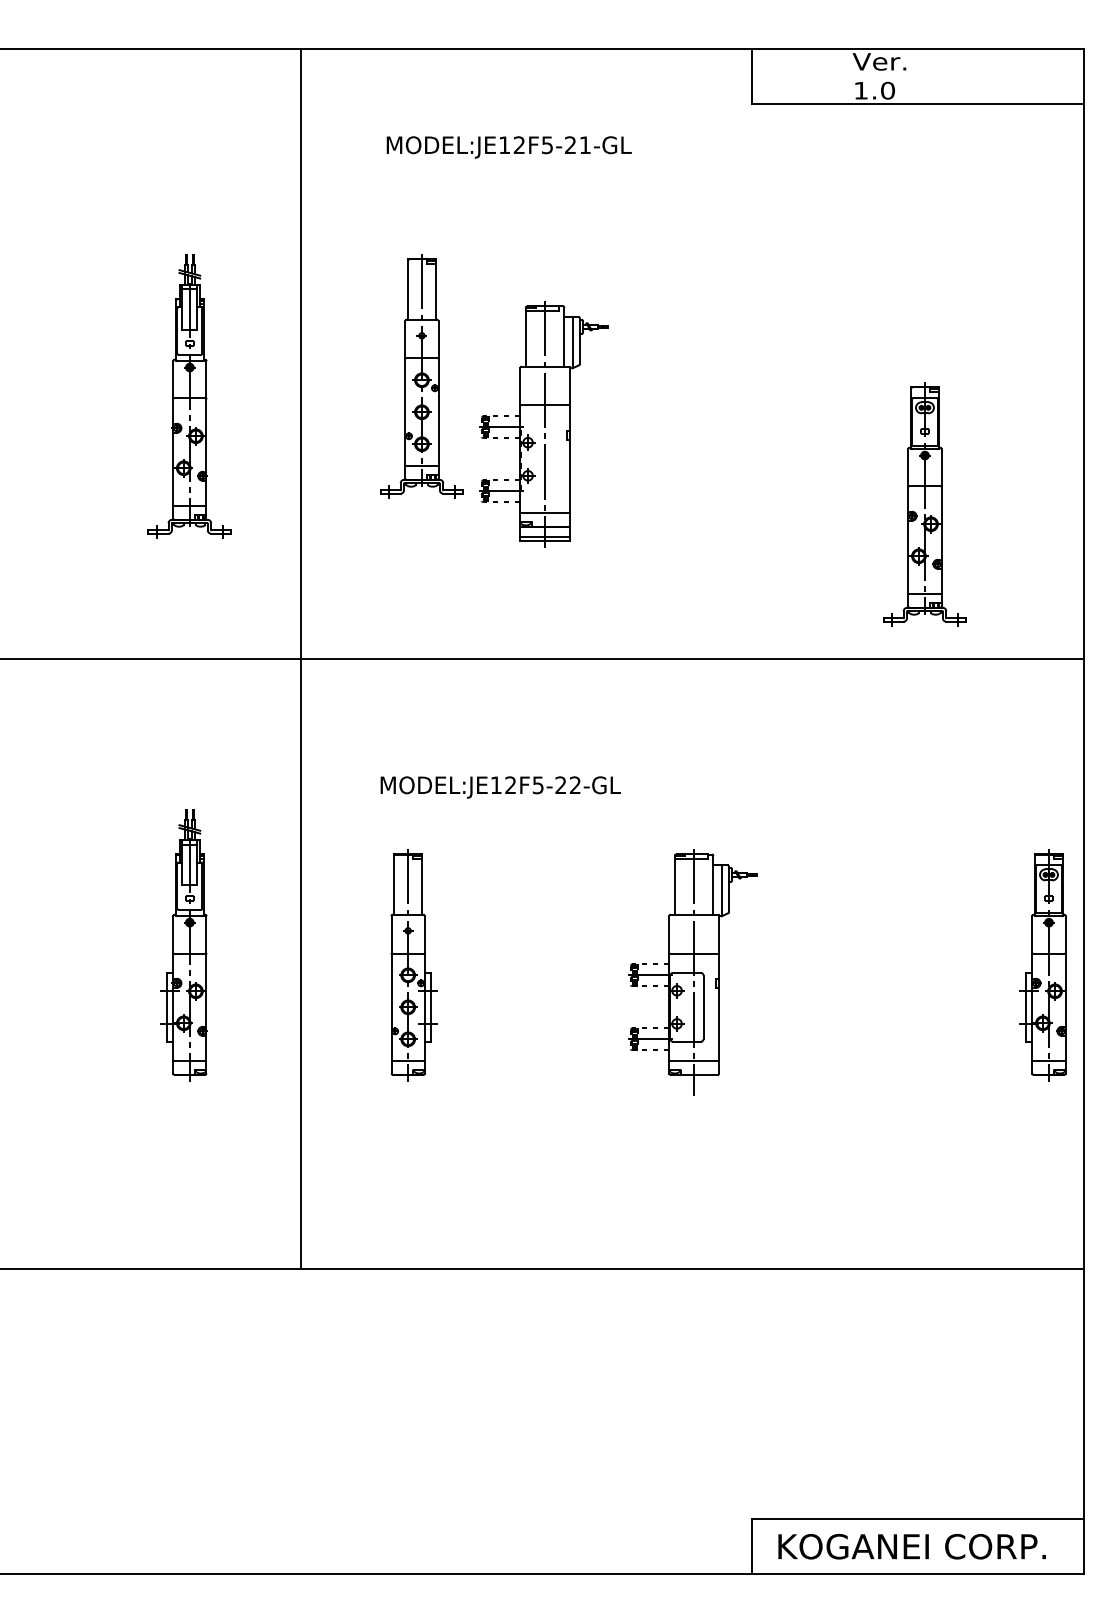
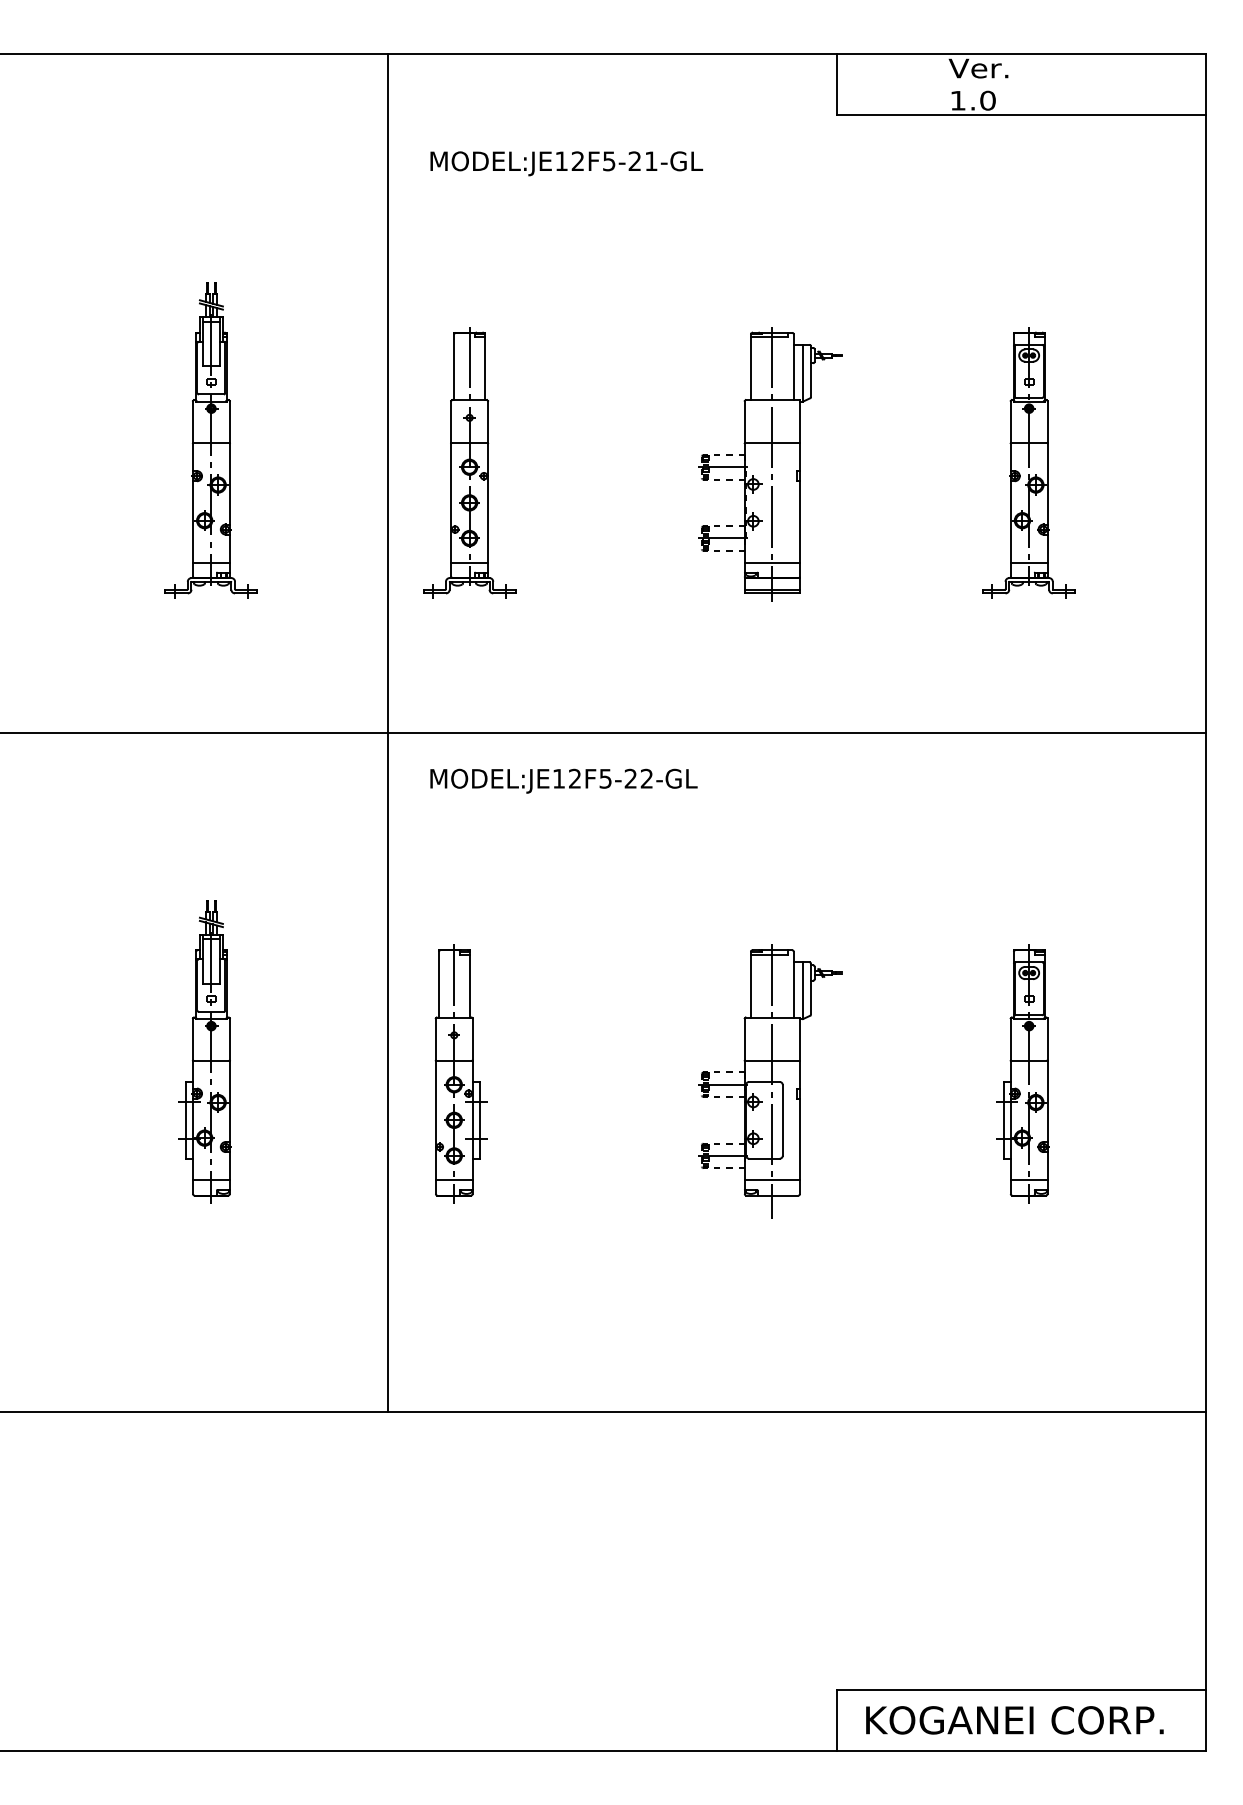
part: (421, 376) -> (469, 463), moved
part: (543, 424) -> (770, 464), moved
part: (924, 504) -> (1028, 463), moved
line: (300, 658) -> (387, 732), moved
text: (500, 787) -> (563, 781), moved
part: (1042, 965) -> (1021, 1073), moved

